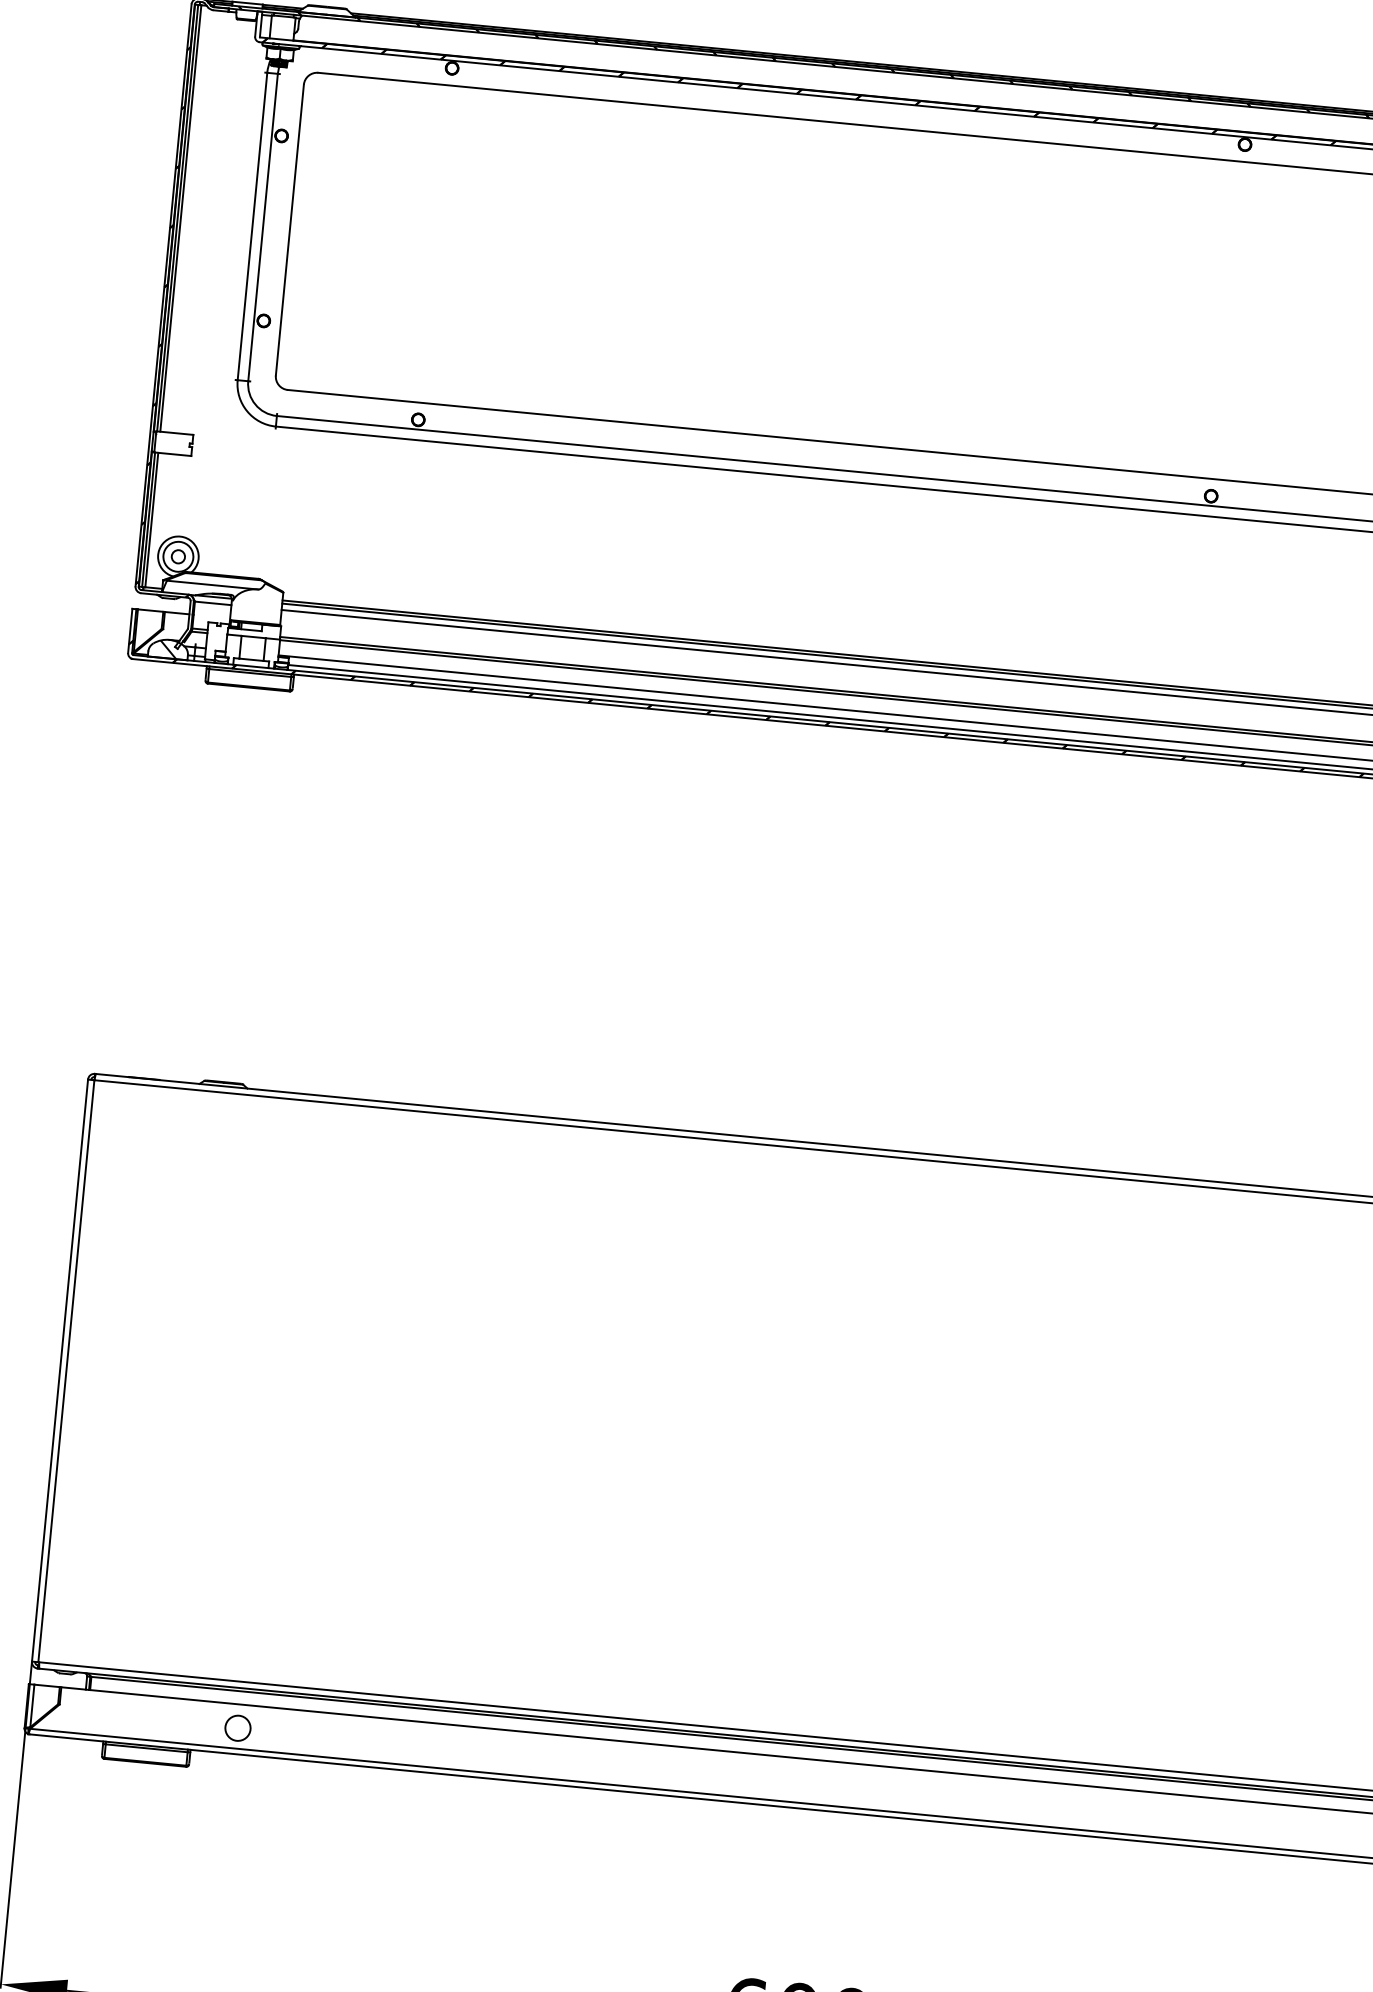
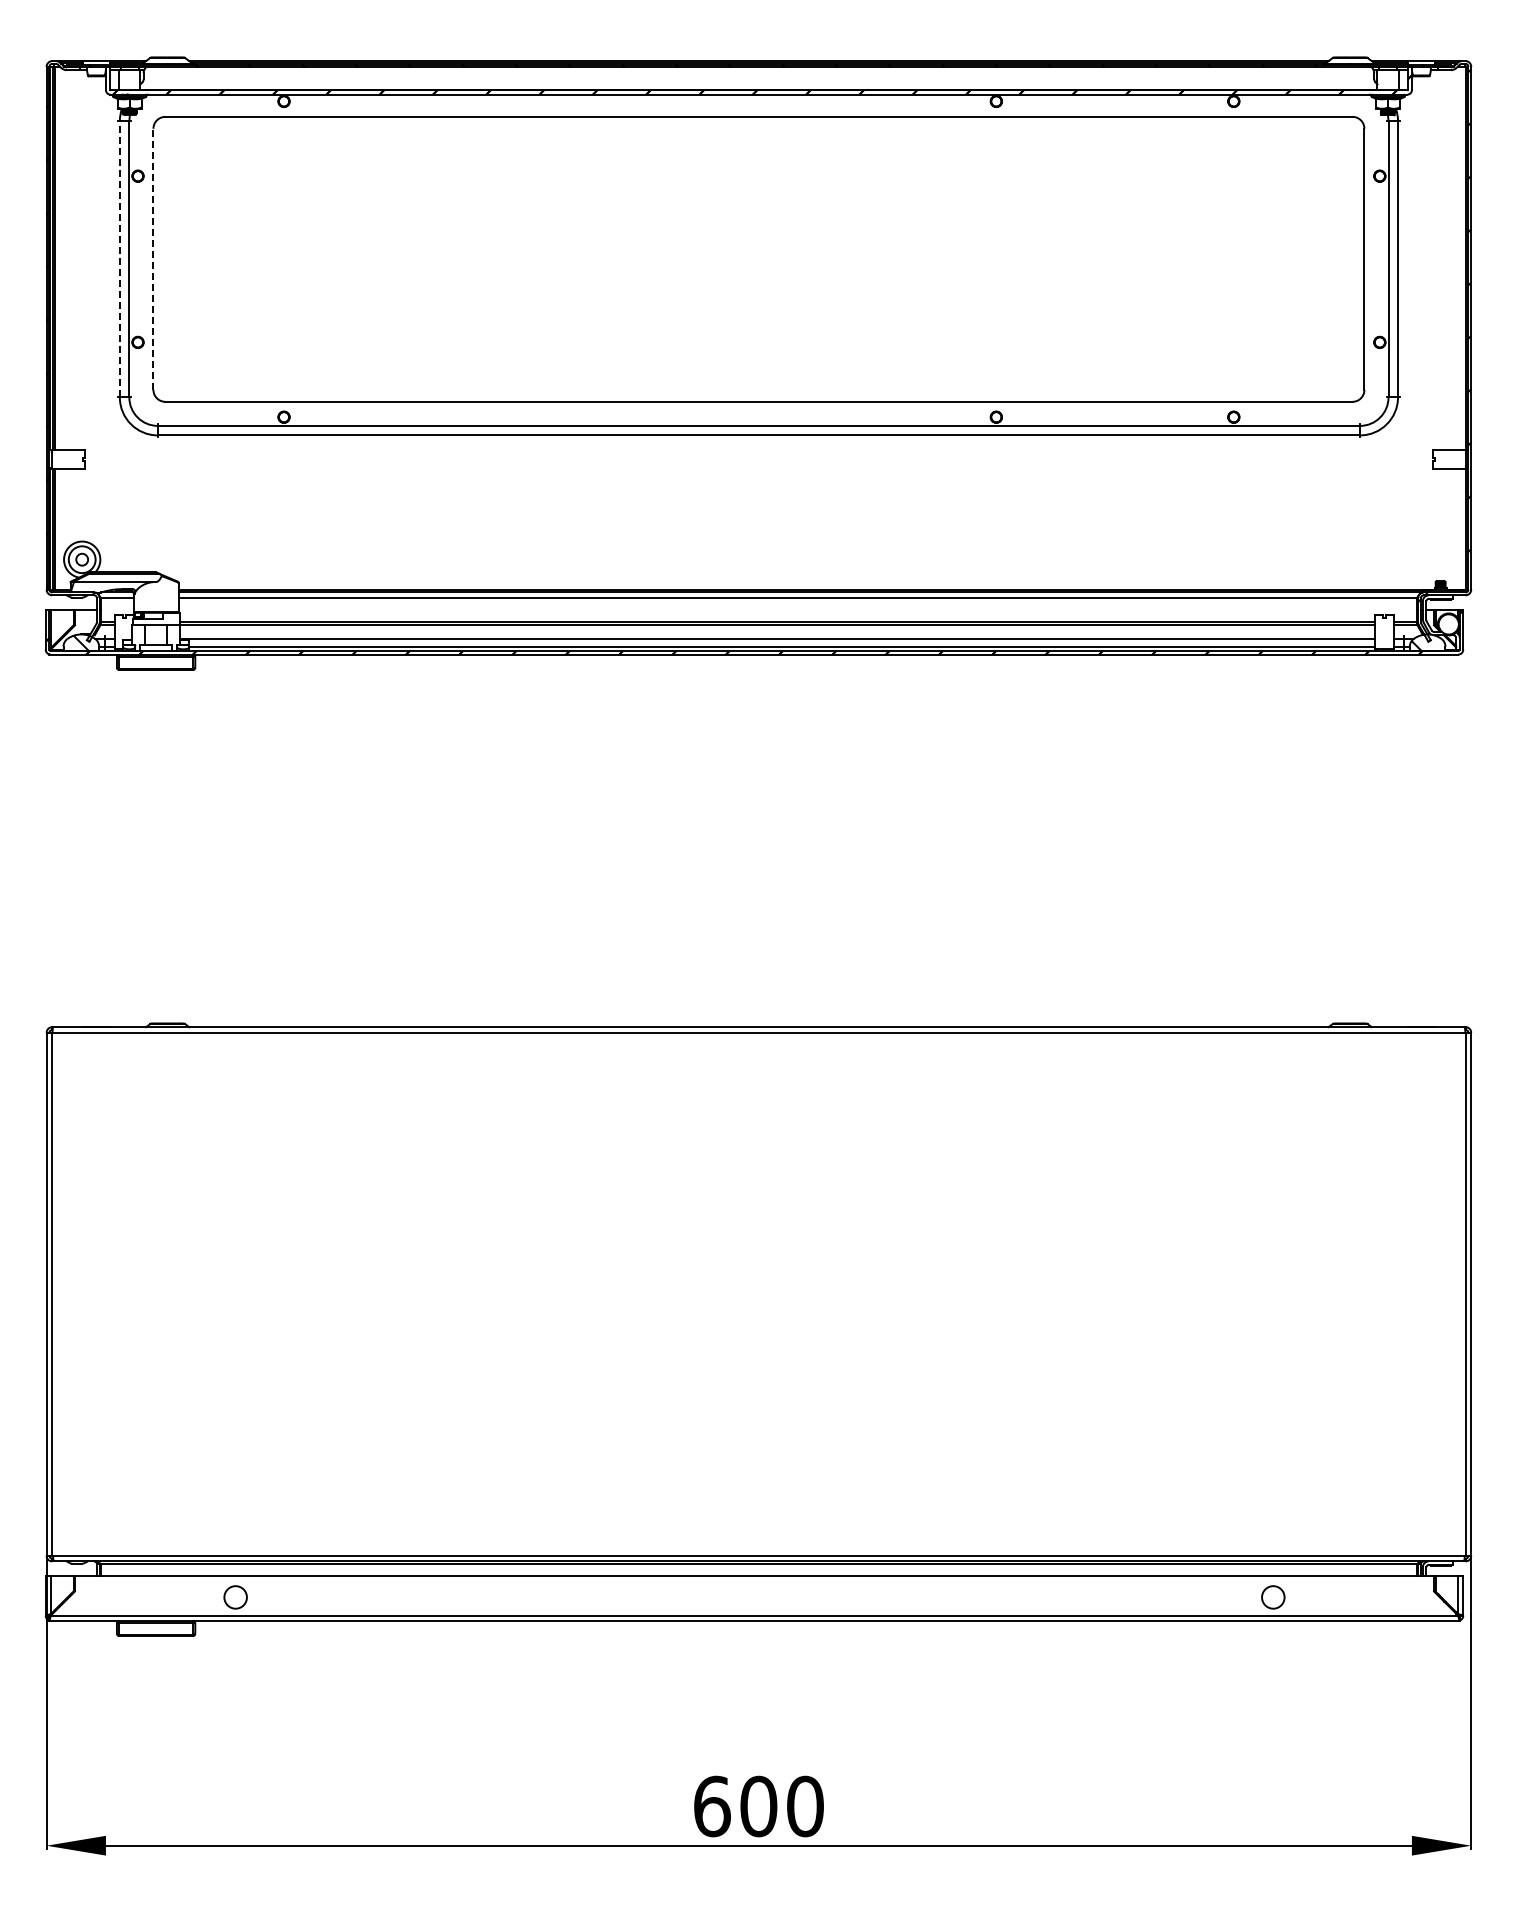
line: (252, 225) -> (119, 258), solid -> dashed
line: (289, 230) -> (153, 259), solid -> dashed

